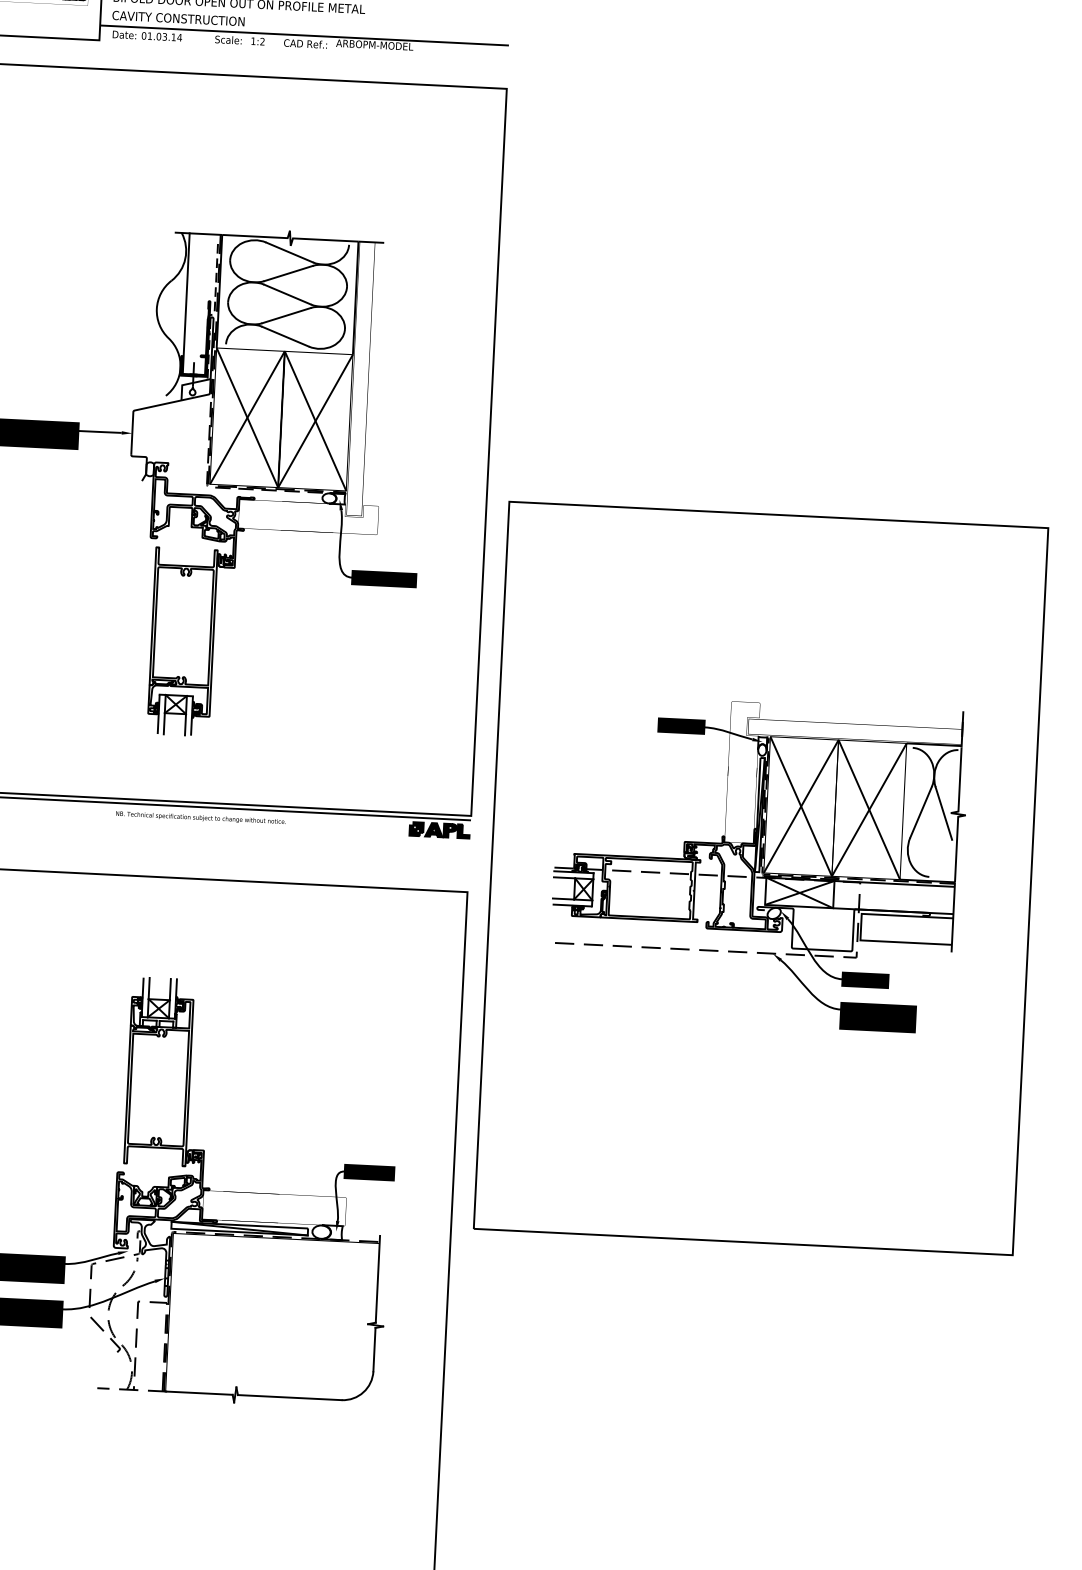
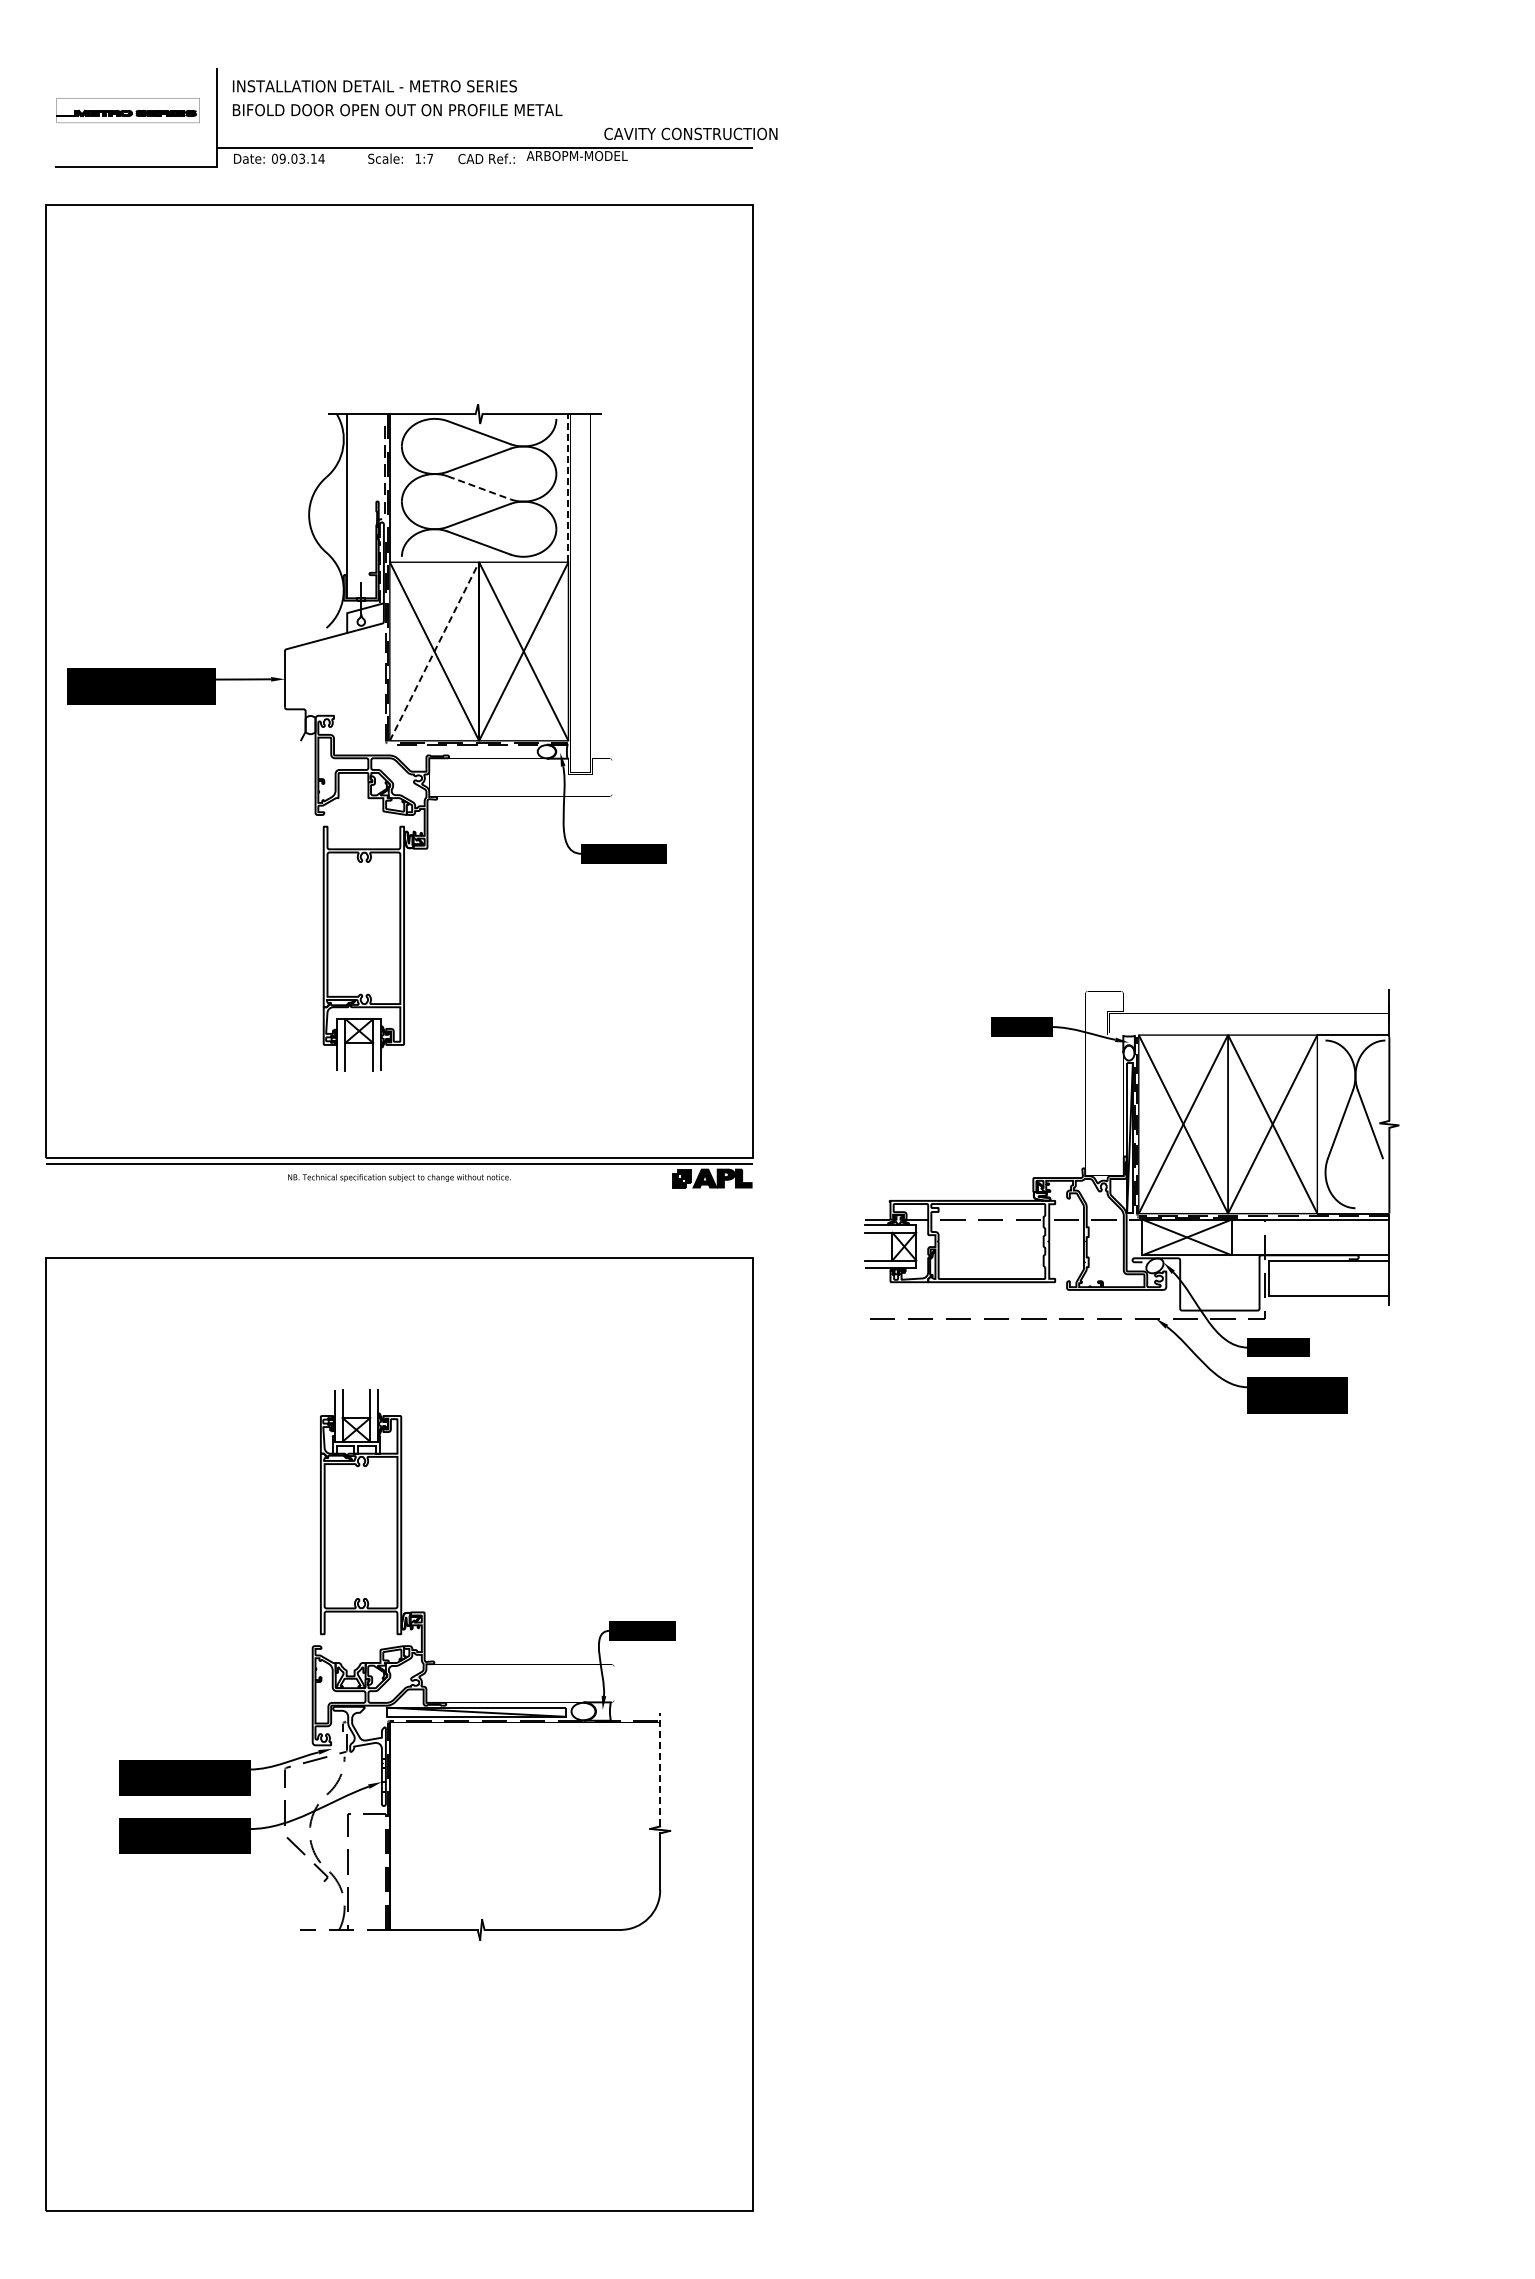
text: (178, 18) -> (690, 133), moved
text: (149, 35) -> (282, 158), 01.03.14 -> 09.03.14
text: (262, 41) -> (429, 158), 1:2 -> 1:7
line: (287, 295) -> (479, 488), solid -> dashed
line: (355, 297) -> (568, 487), solid -> dashed
line: (247, 417) -> (434, 651), solid -> dashed
part: (761, 878) -> (1135, 1220), removed
line: (378, 1279) -> (660, 1769), solid -> dashed

